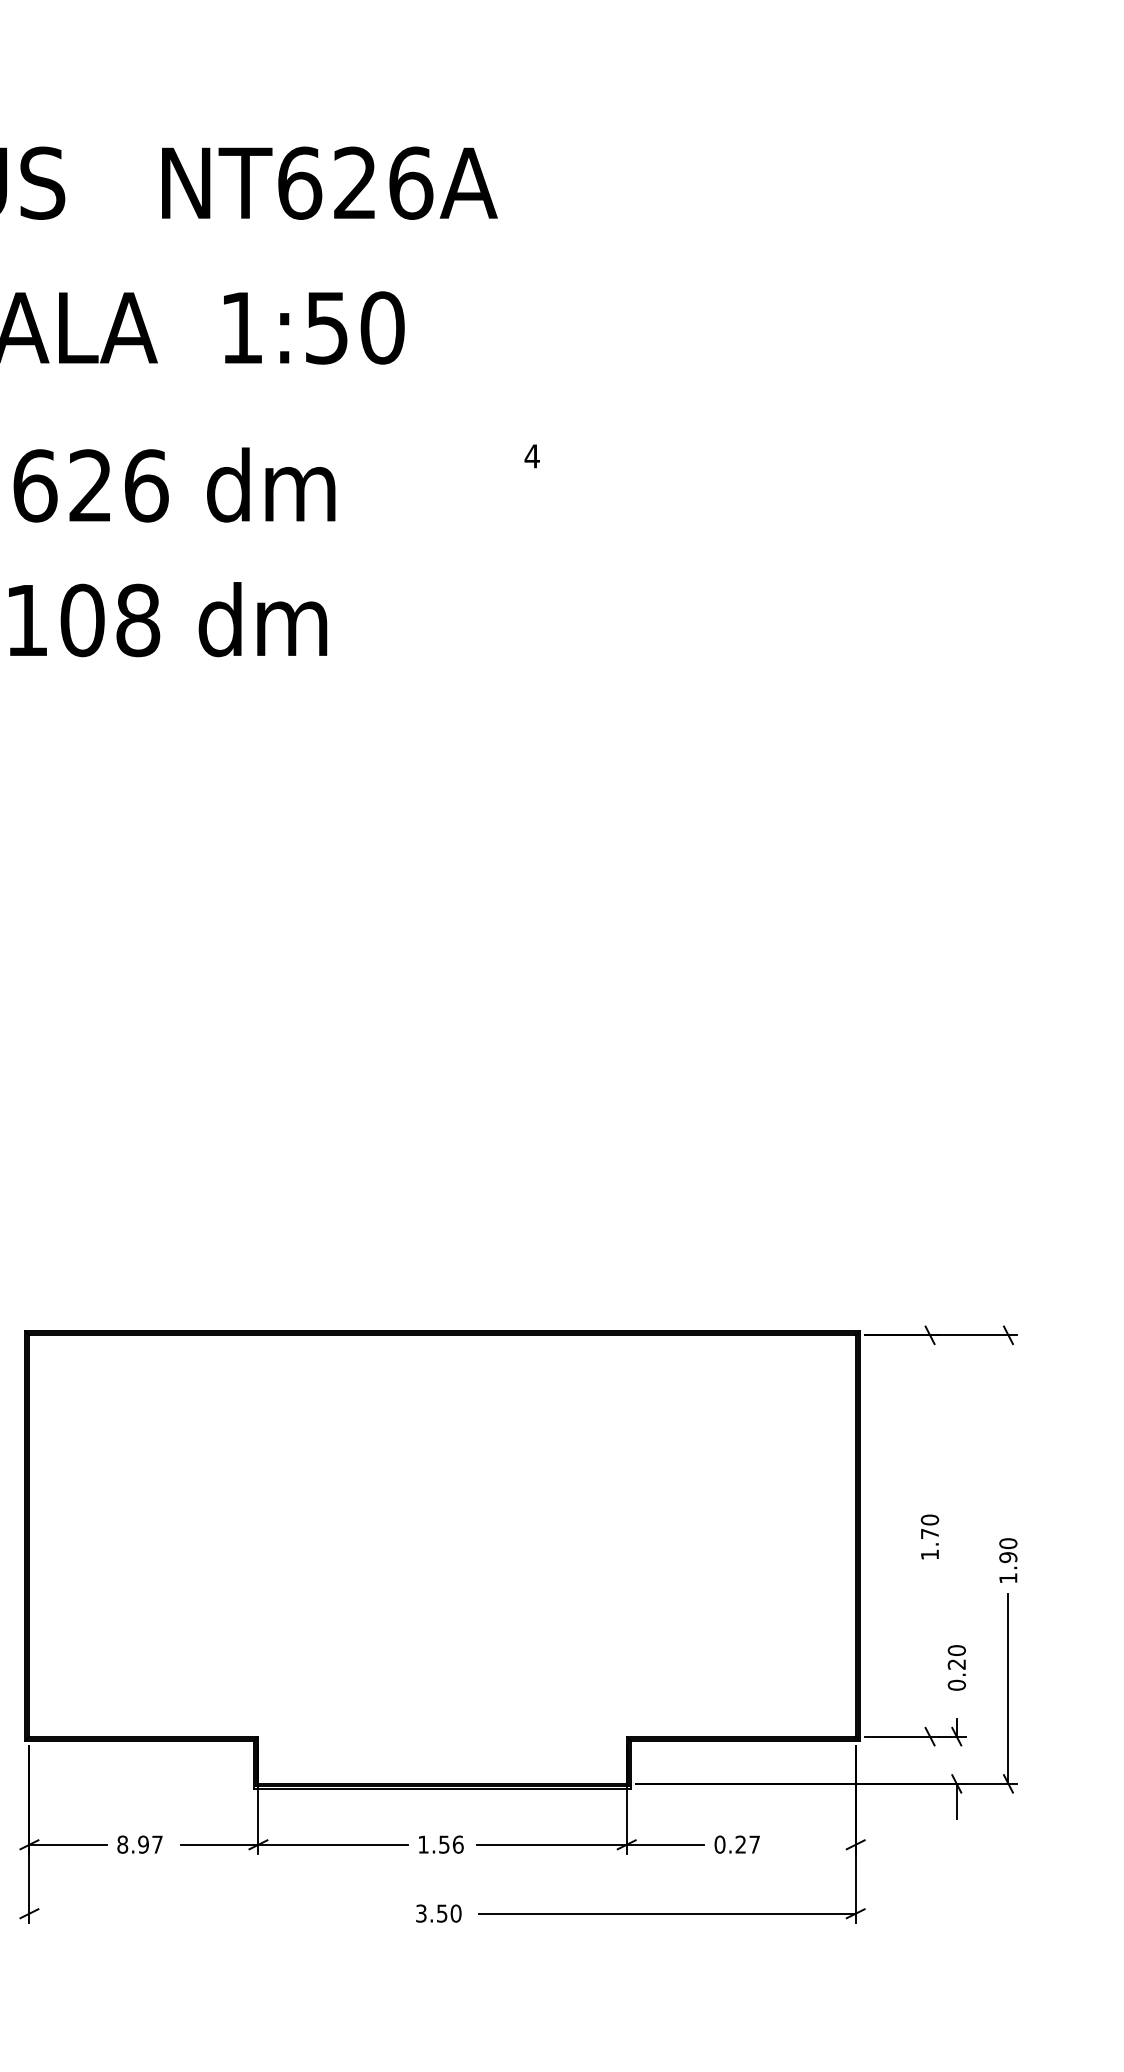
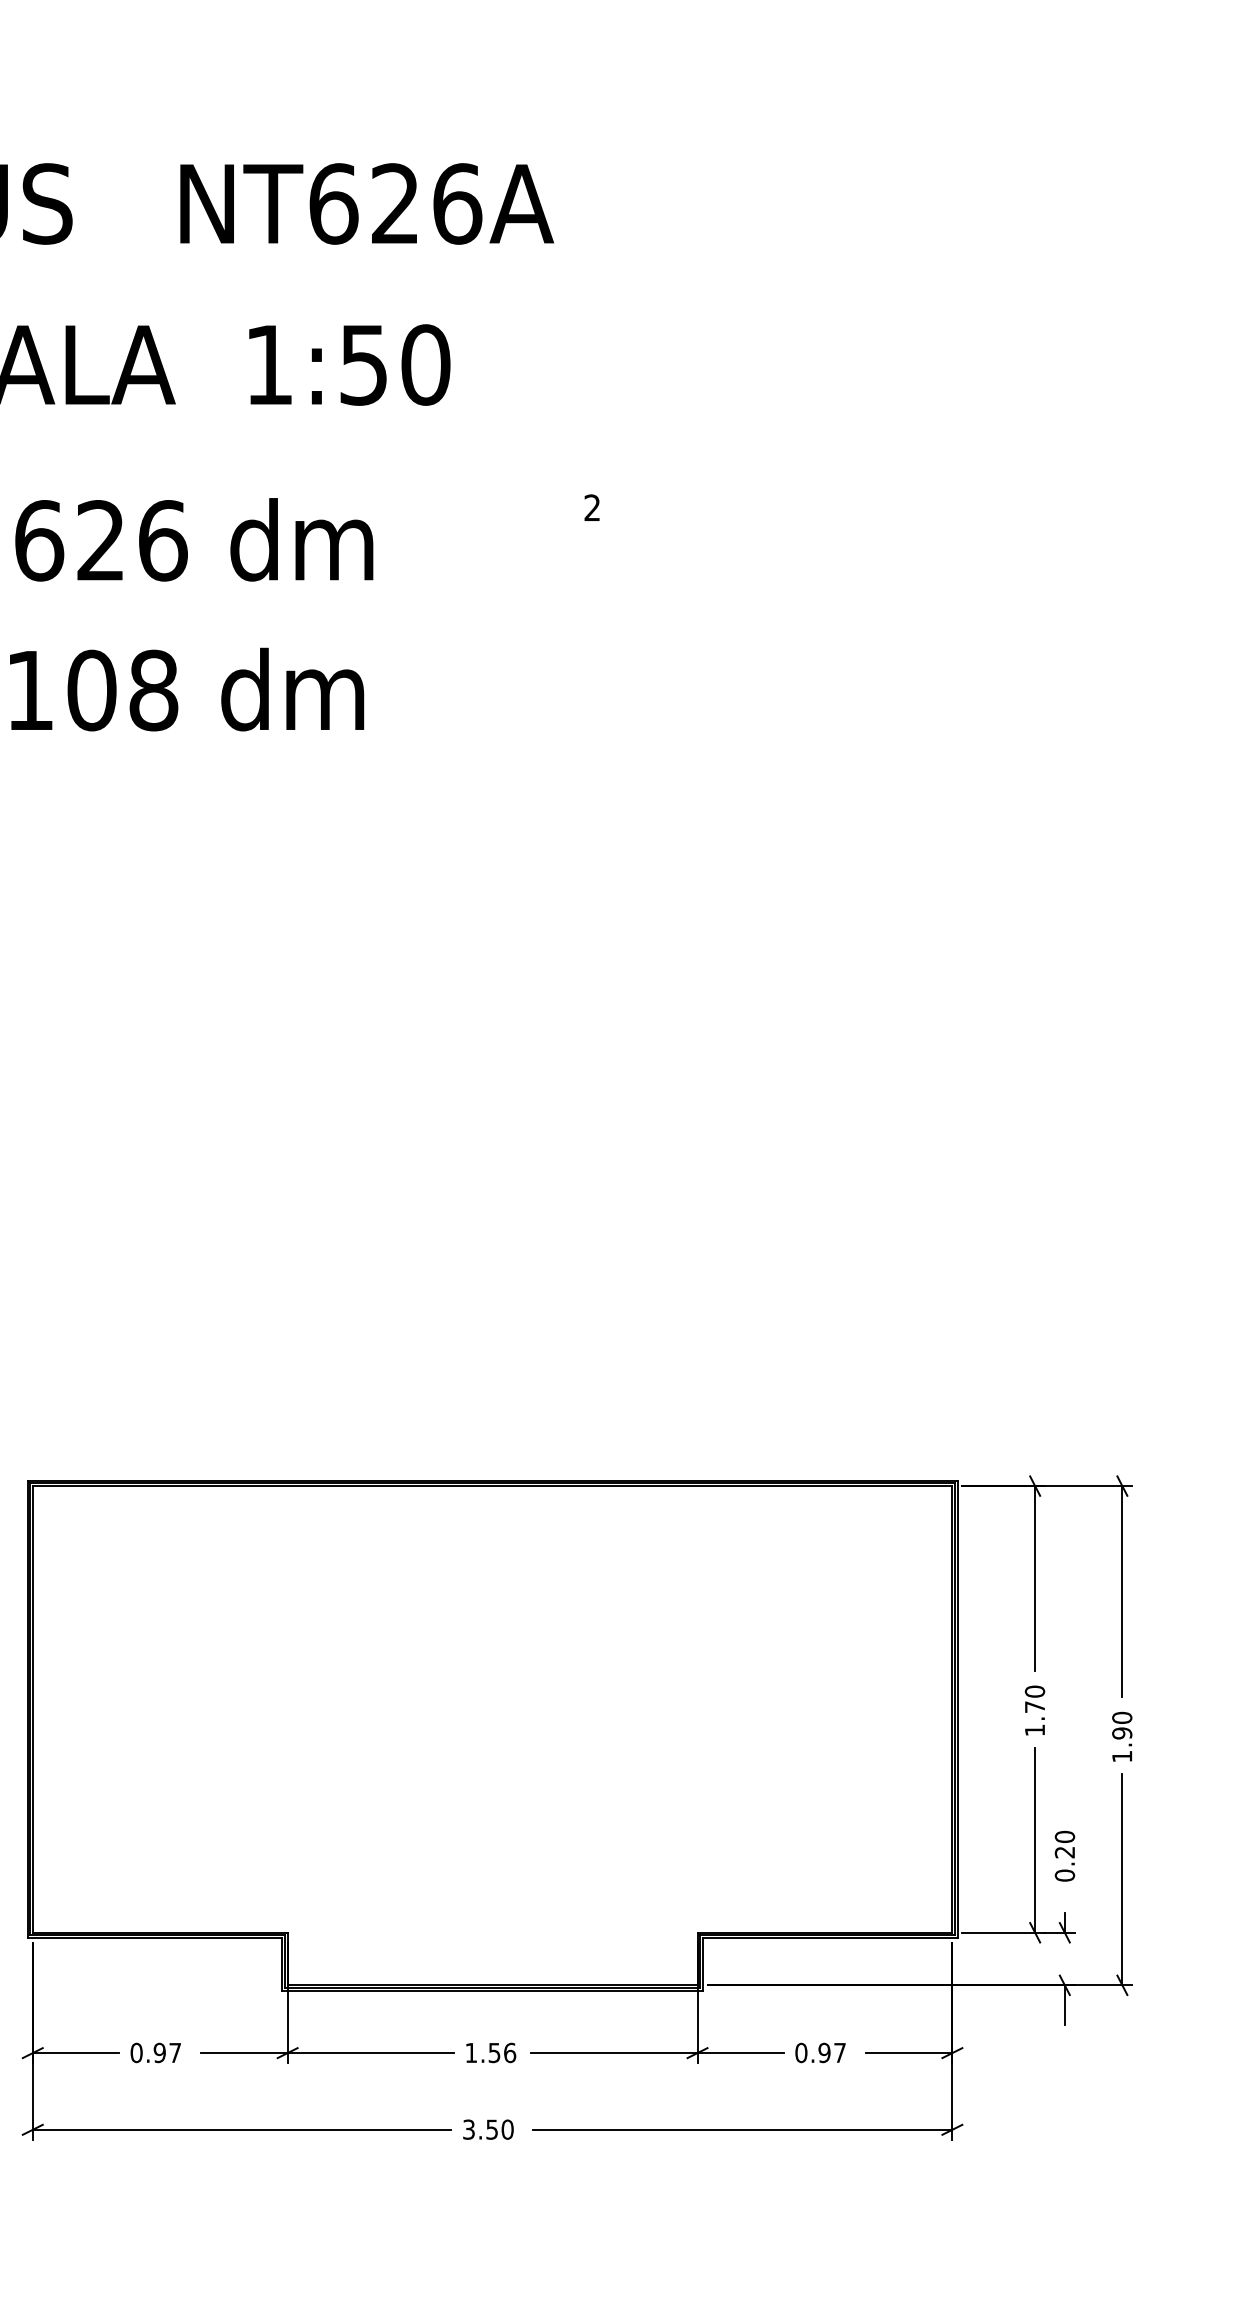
text: (531, 456) -> (591, 508), 4 -> 2
line: (930, 1418) -> (1035, 1578), added
line: (1008, 1429) -> (1122, 1590), added
line: (930, 1653) -> (1035, 1840), added
text: (122, 1844) -> (136, 2052), 8.97 -> 0.97
text: (740, 1844) -> (824, 2052), 0.27 -> 0.97
line: (816, 1844) -> (908, 2052), added
line: (217, 1913) -> (242, 2129), added

